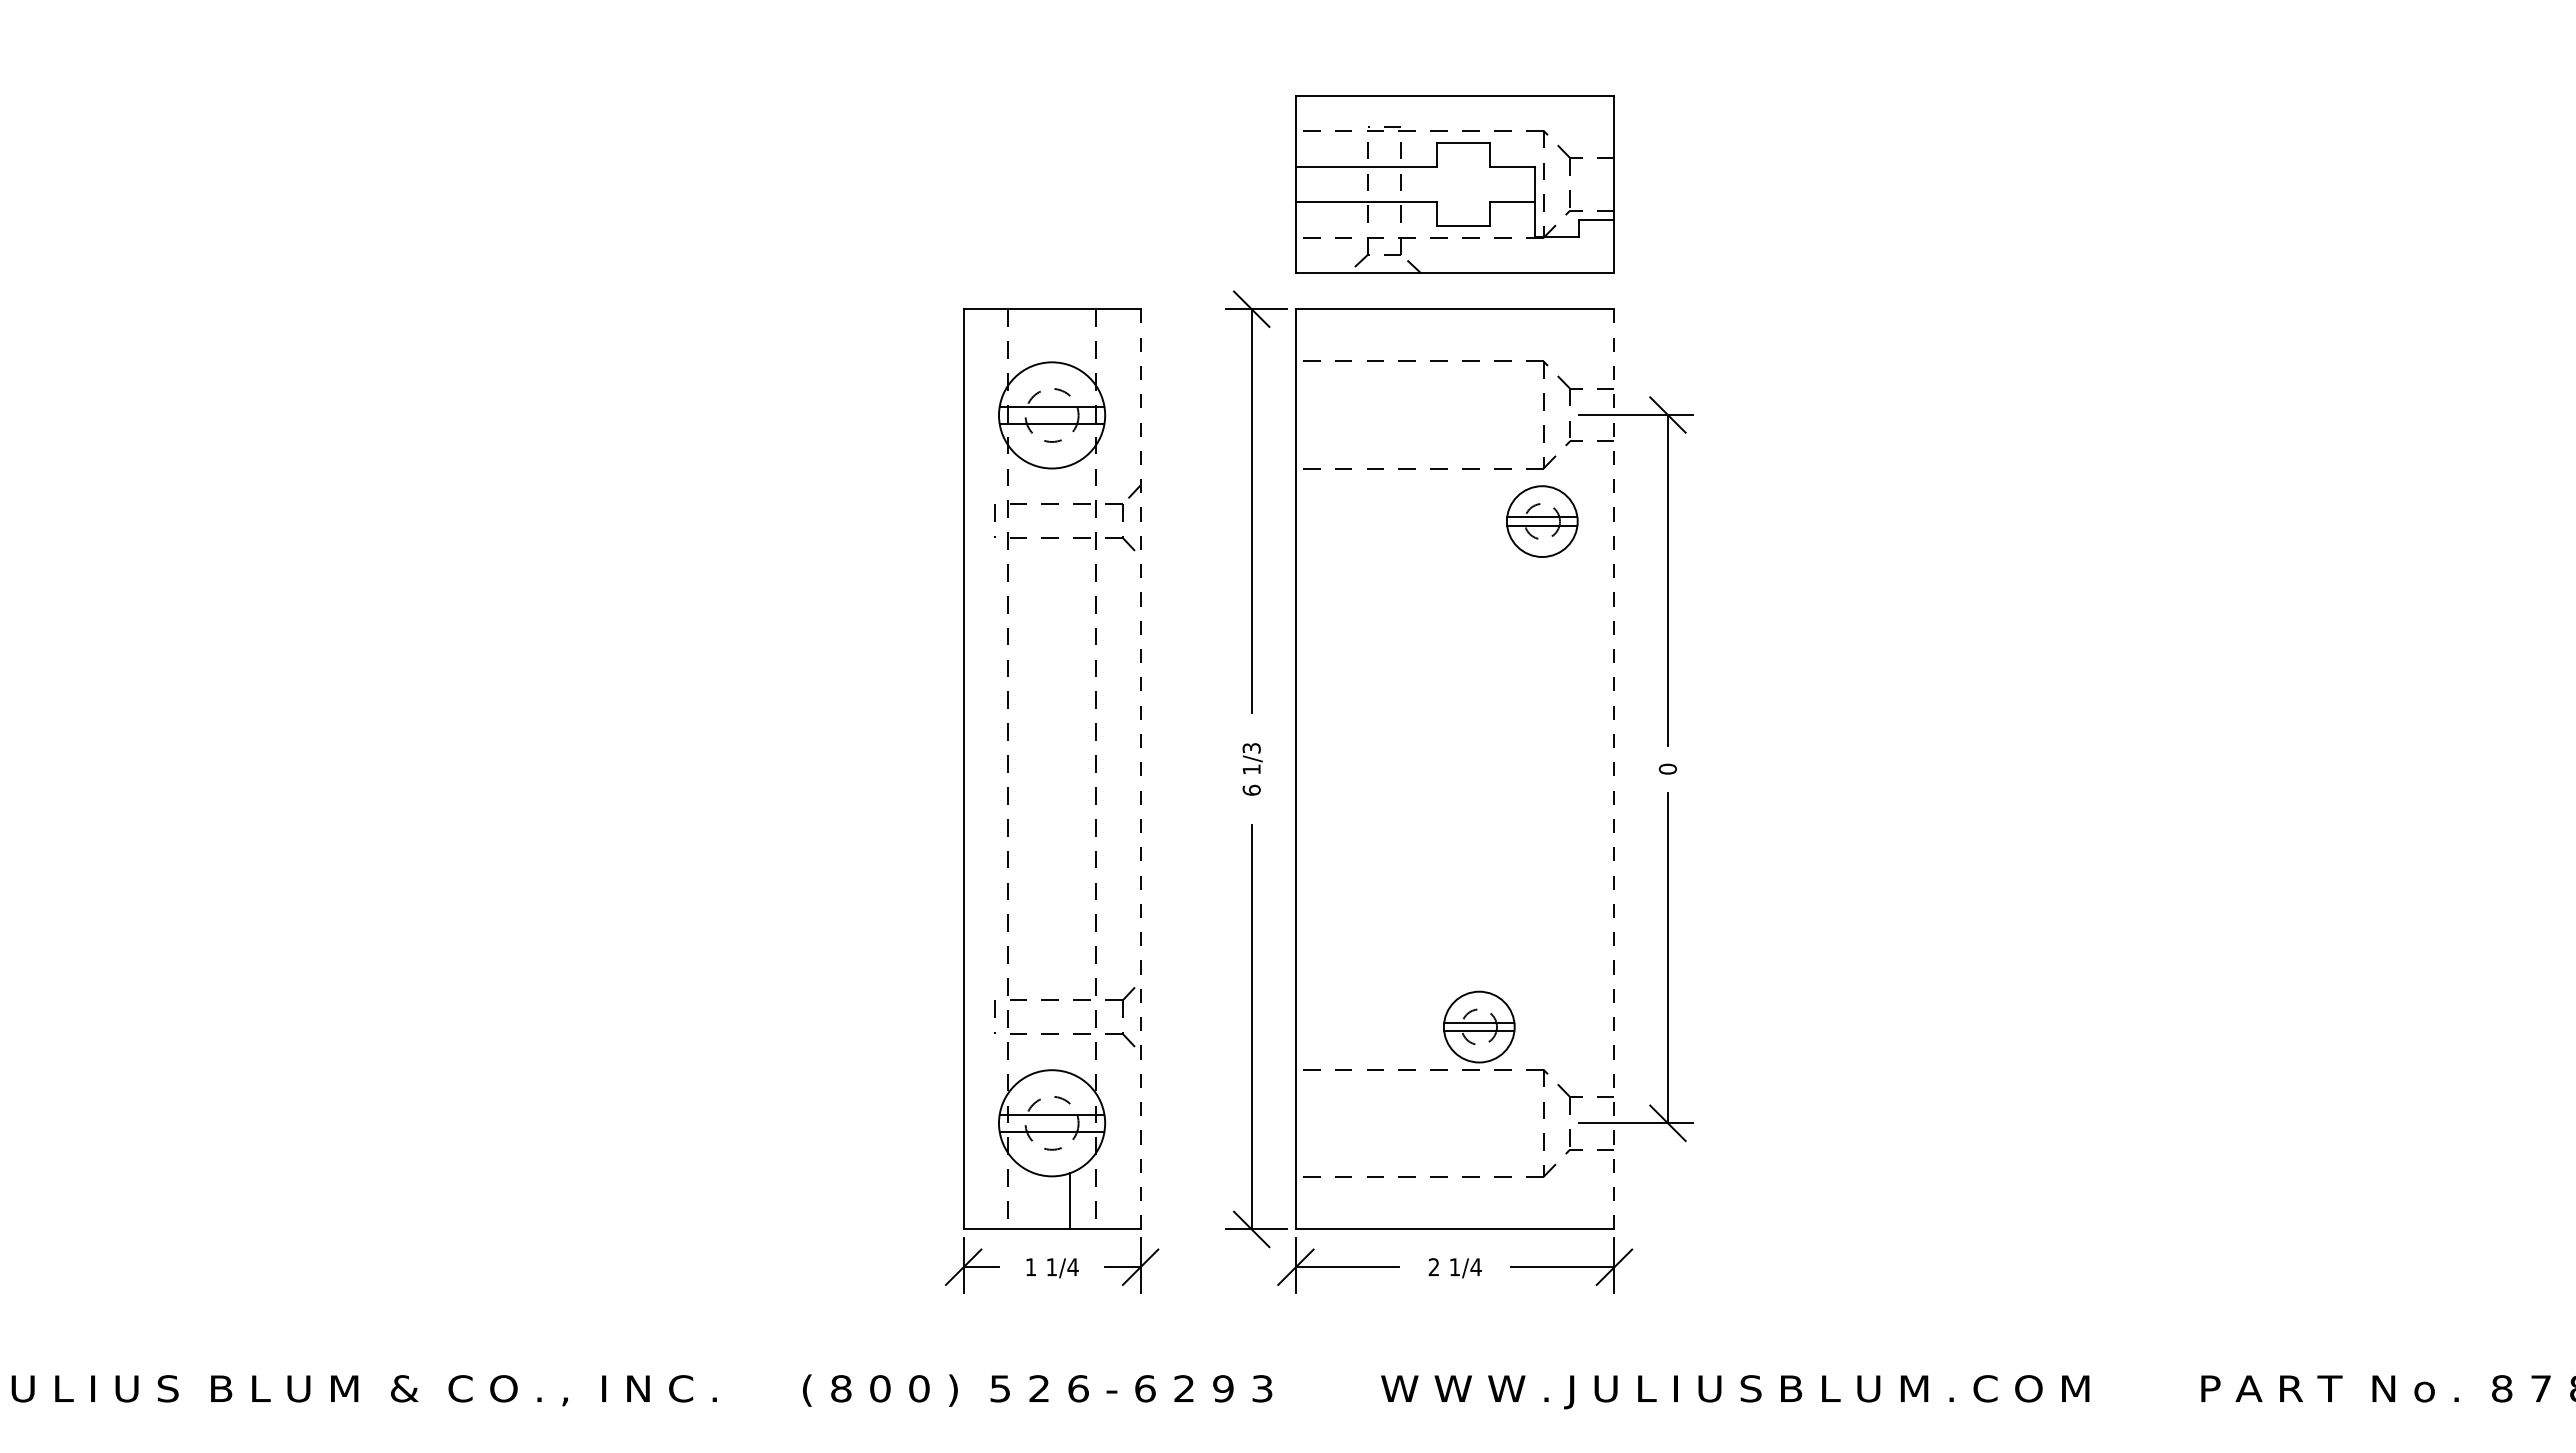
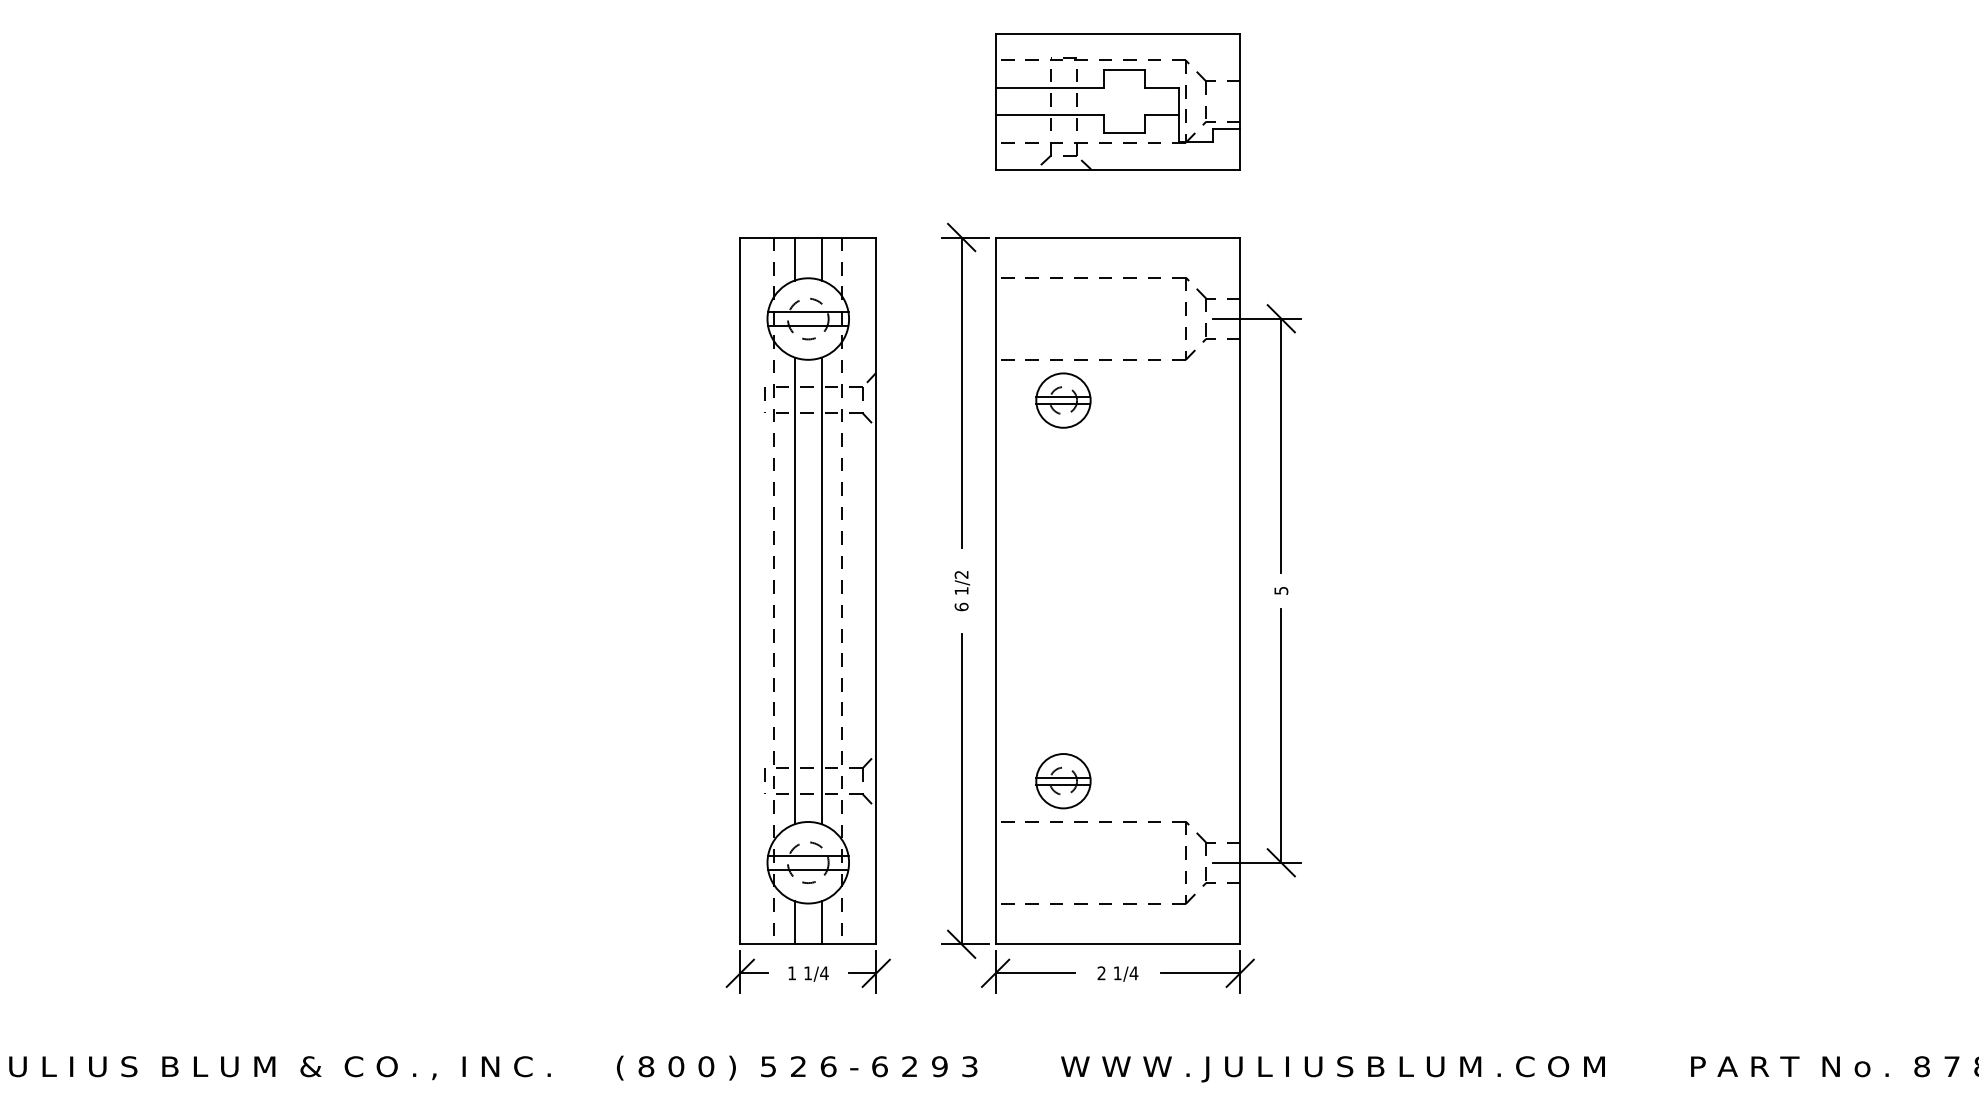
part: (1454, 184) -> (1117, 101), moved
line: (1034, 337) -> (794, 259), added
line: (1069, 337) -> (821, 259), added
part: (1542, 521) -> (1063, 400), moved
text: (1251, 748) -> (961, 574), 1/3 -> 1/2
text: (1667, 768) -> (1280, 590), 0 -> 5
line: (1034, 769) -> (794, 591), added
line: (1069, 769) -> (821, 591), added
line: (1140, 769) -> (876, 591), dashed -> solid
line: (1614, 769) -> (1240, 591), dashed -> solid
part: (1479, 1026) -> (1063, 780), moved
line: (1034, 1201) -> (794, 922), added

